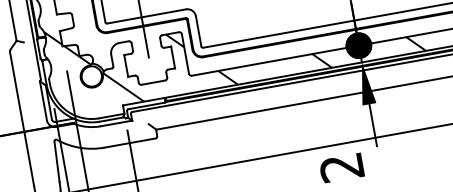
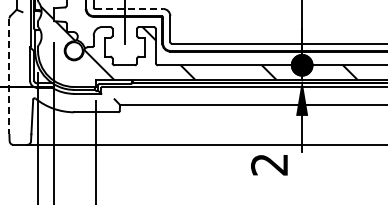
line: (147, 15) -> (129, 8), solid -> dashed
line: (22, 119) -> (9, 76), solid -> dashed

